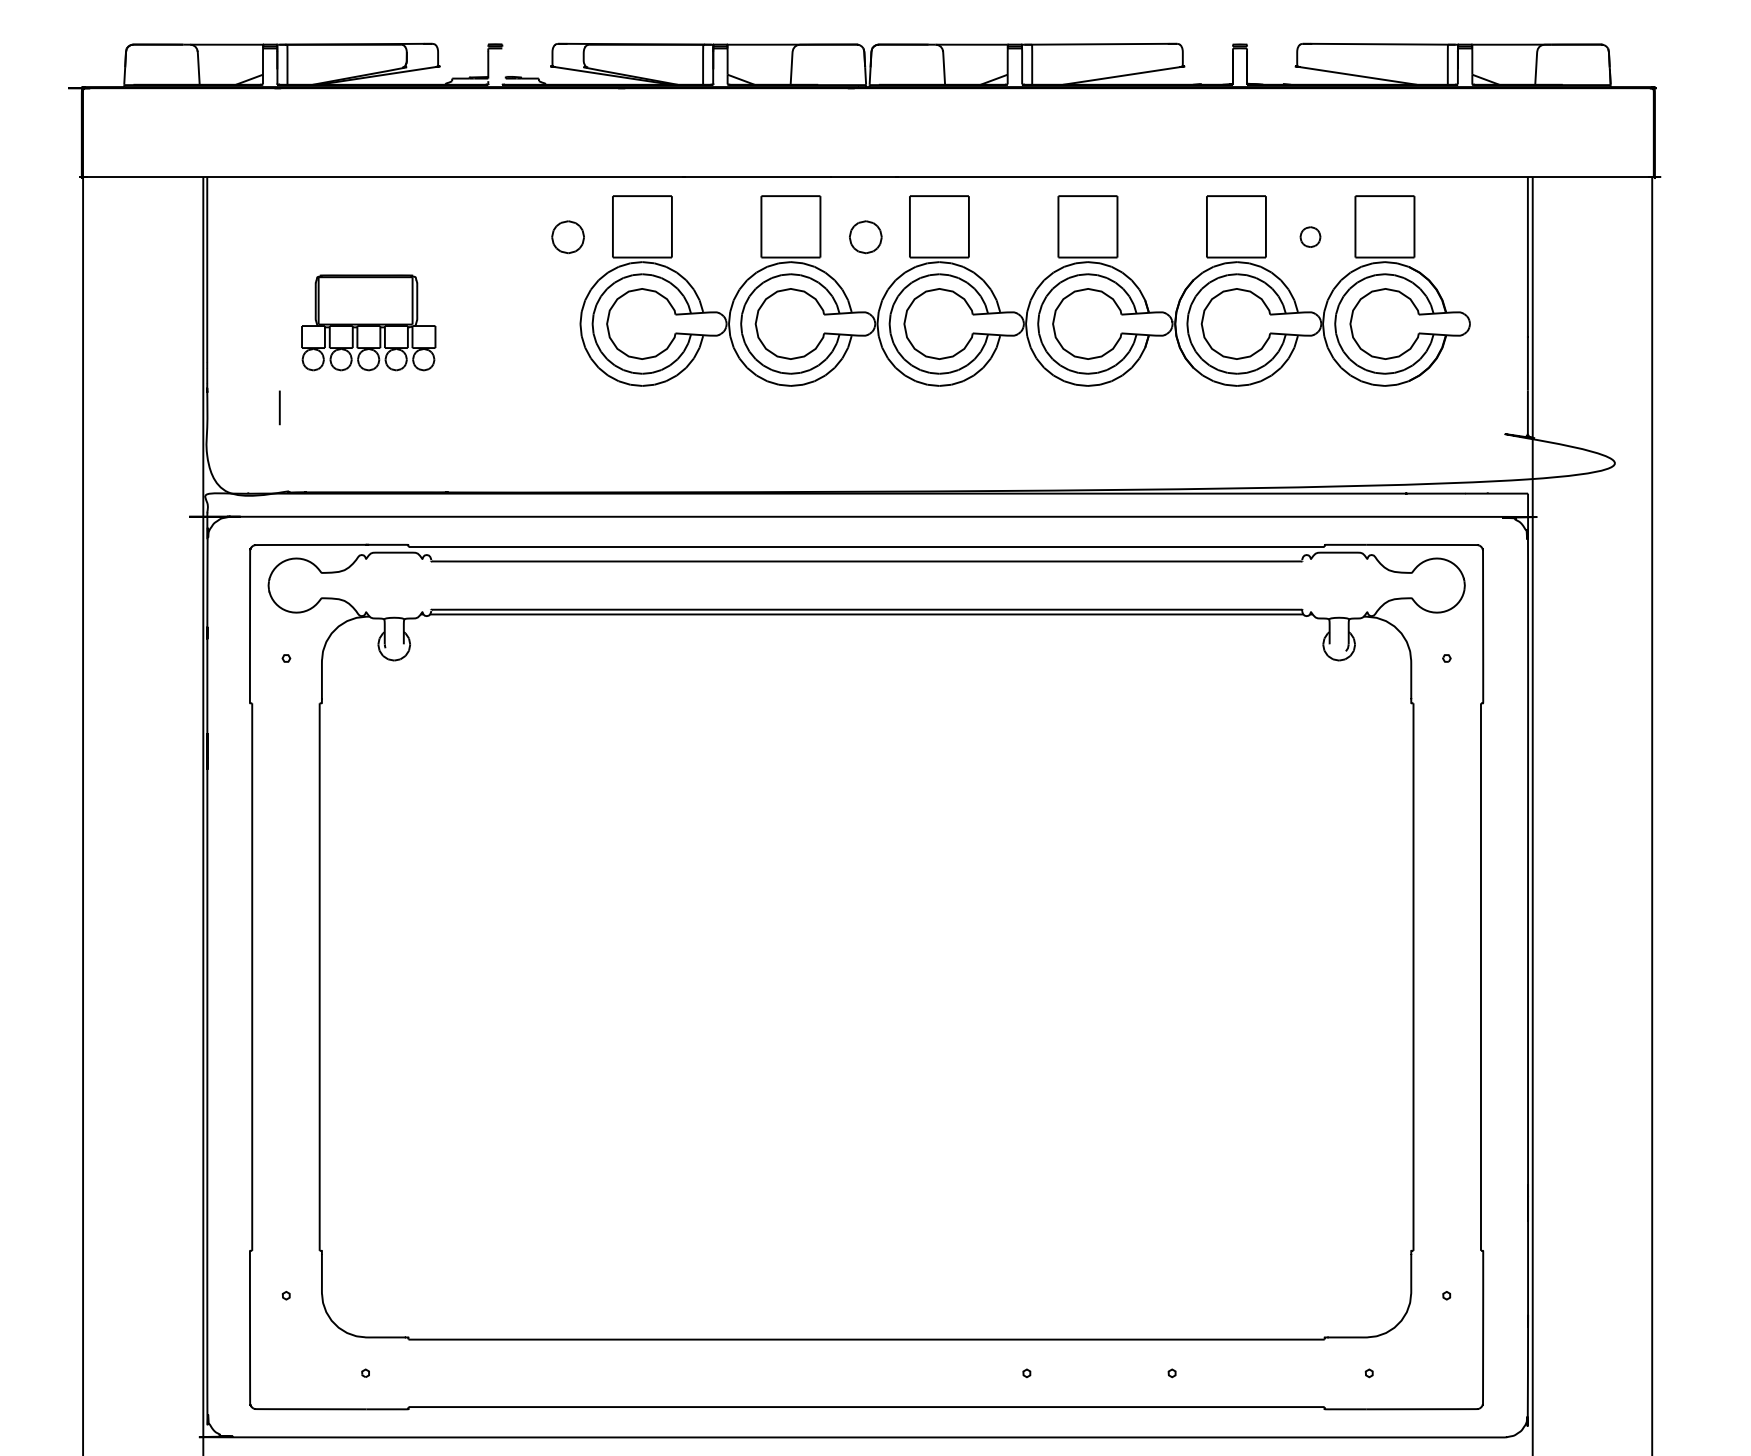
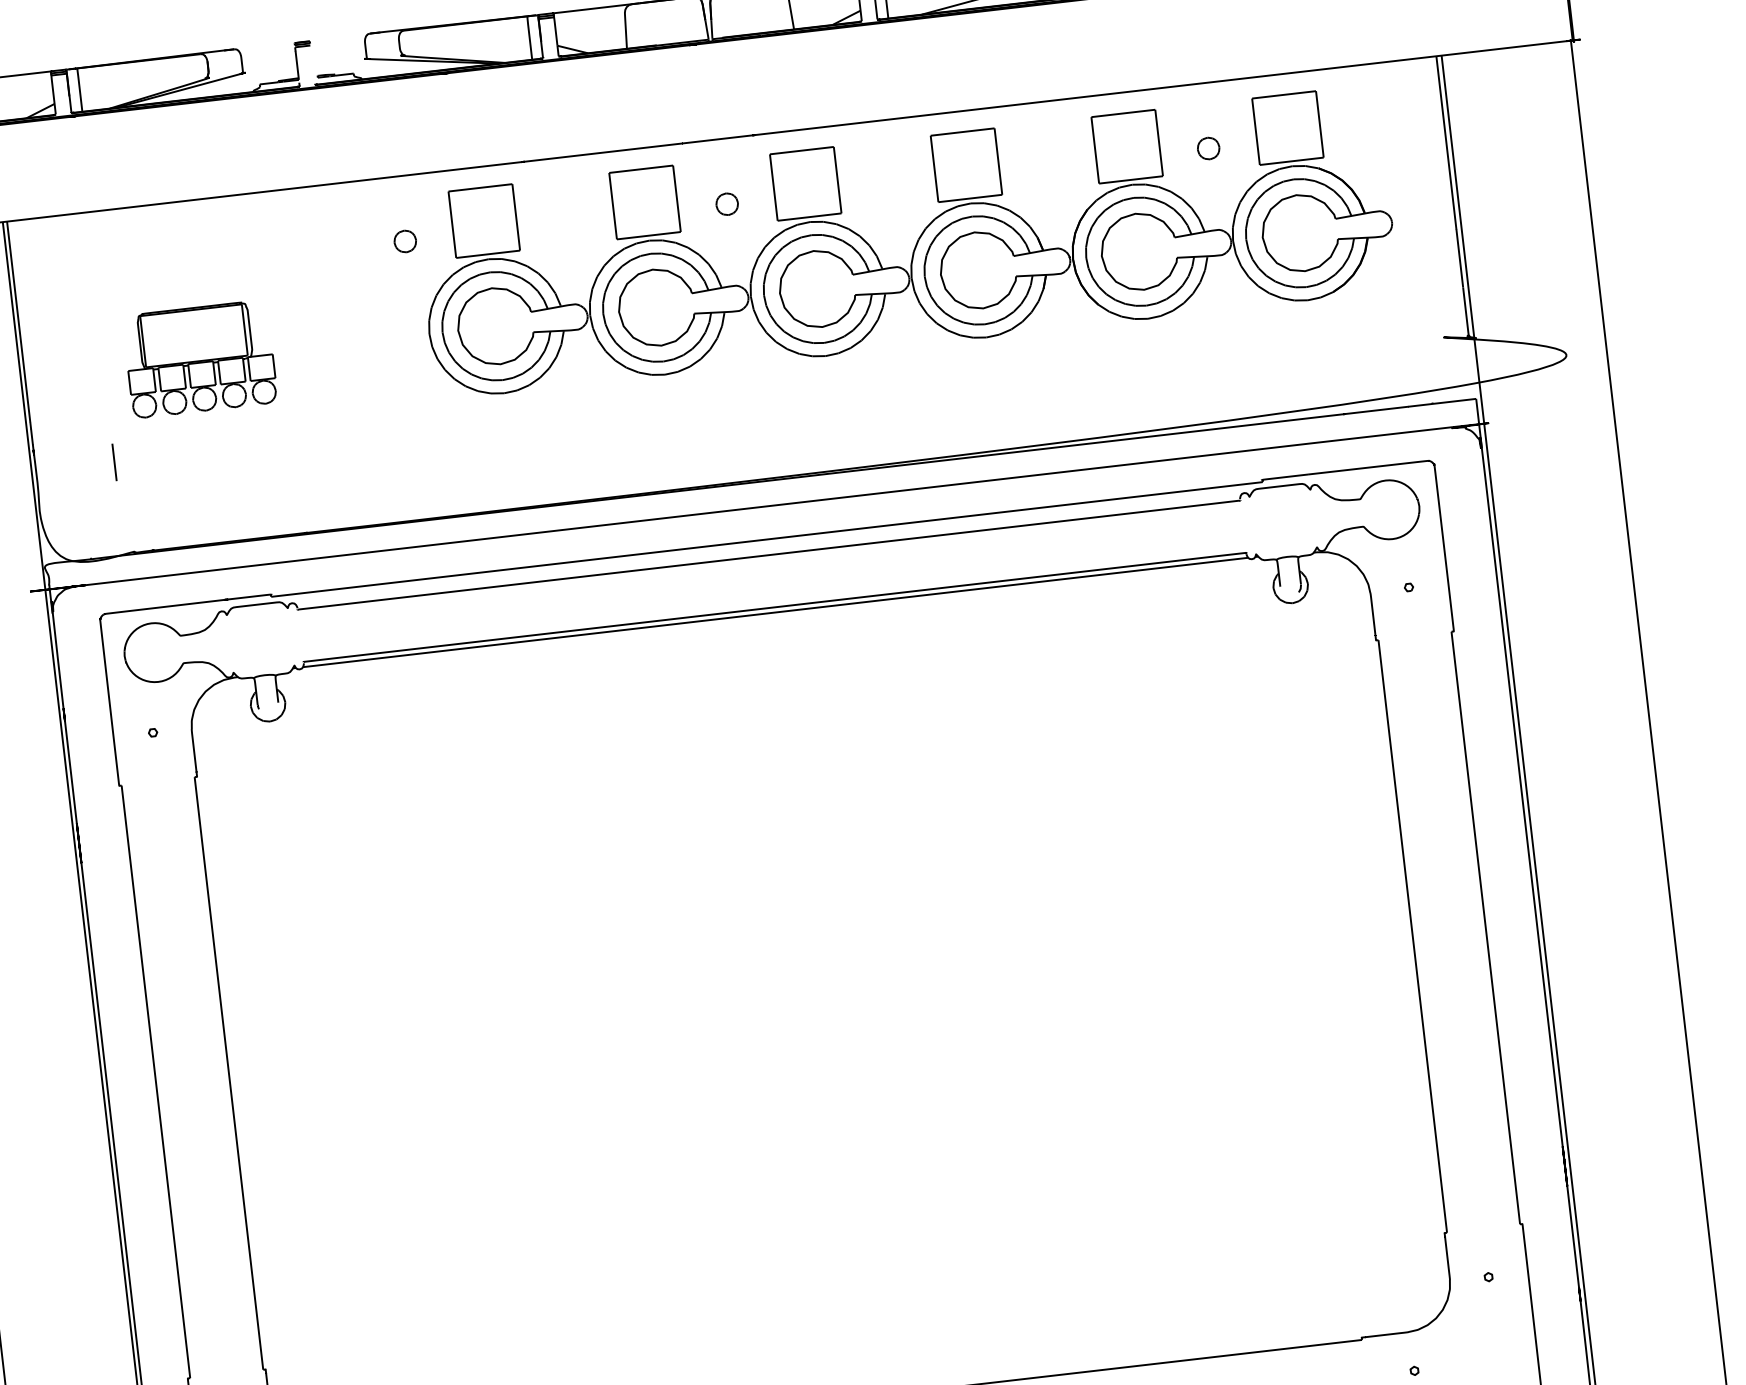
part: (568, 236) -> (405, 240), size x0.62
part: (865, 236) -> (726, 203), size x0.62

